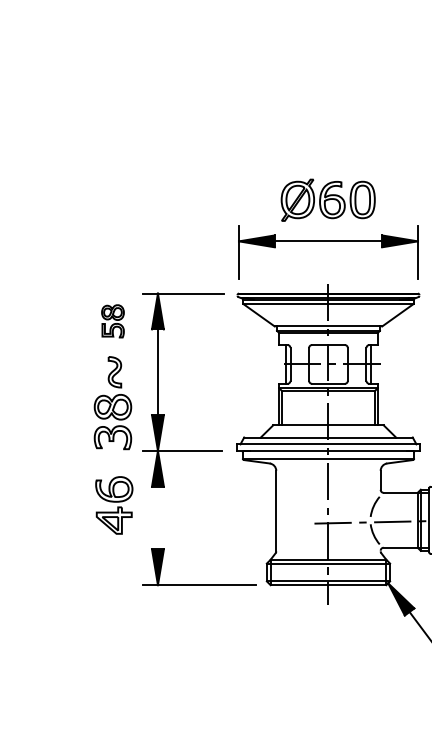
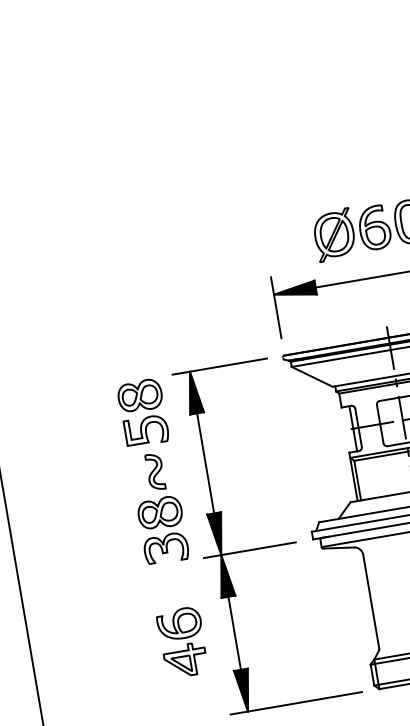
part: (112, 321) -> (142, 413), size x1.67
part: (114, 505) -> (182, 642), moved
line: (157, 517) -> (234, 632), added

